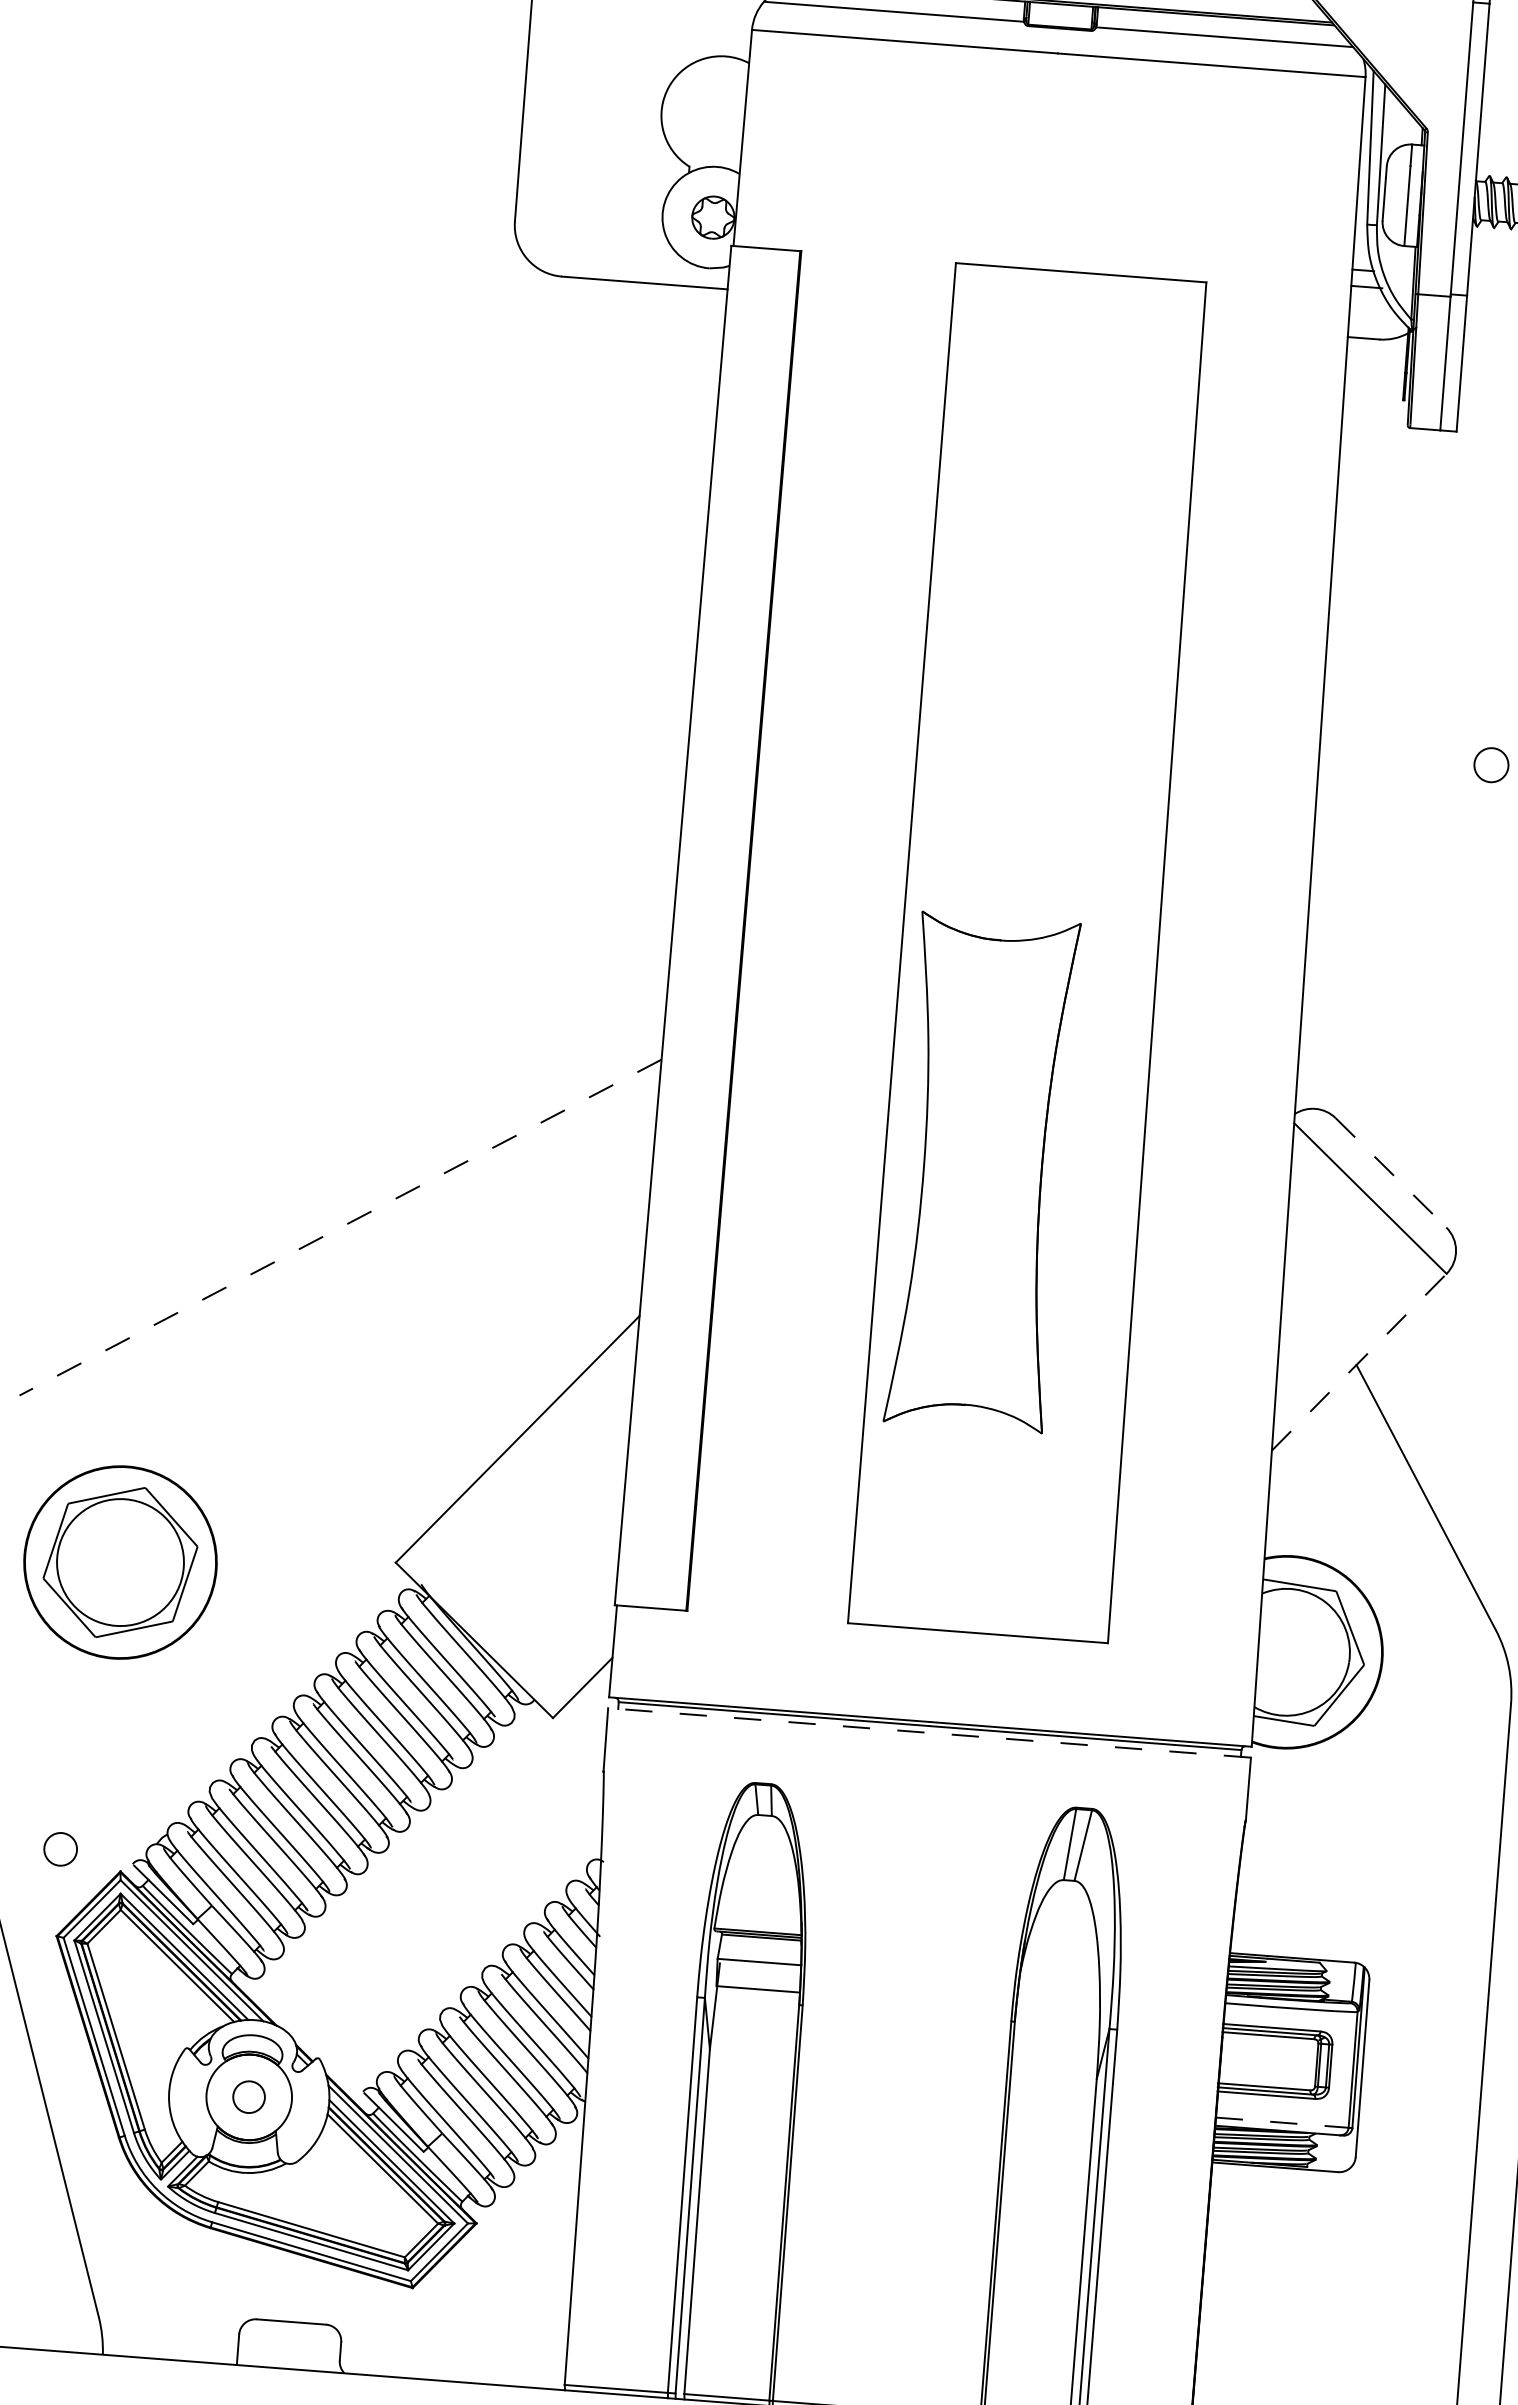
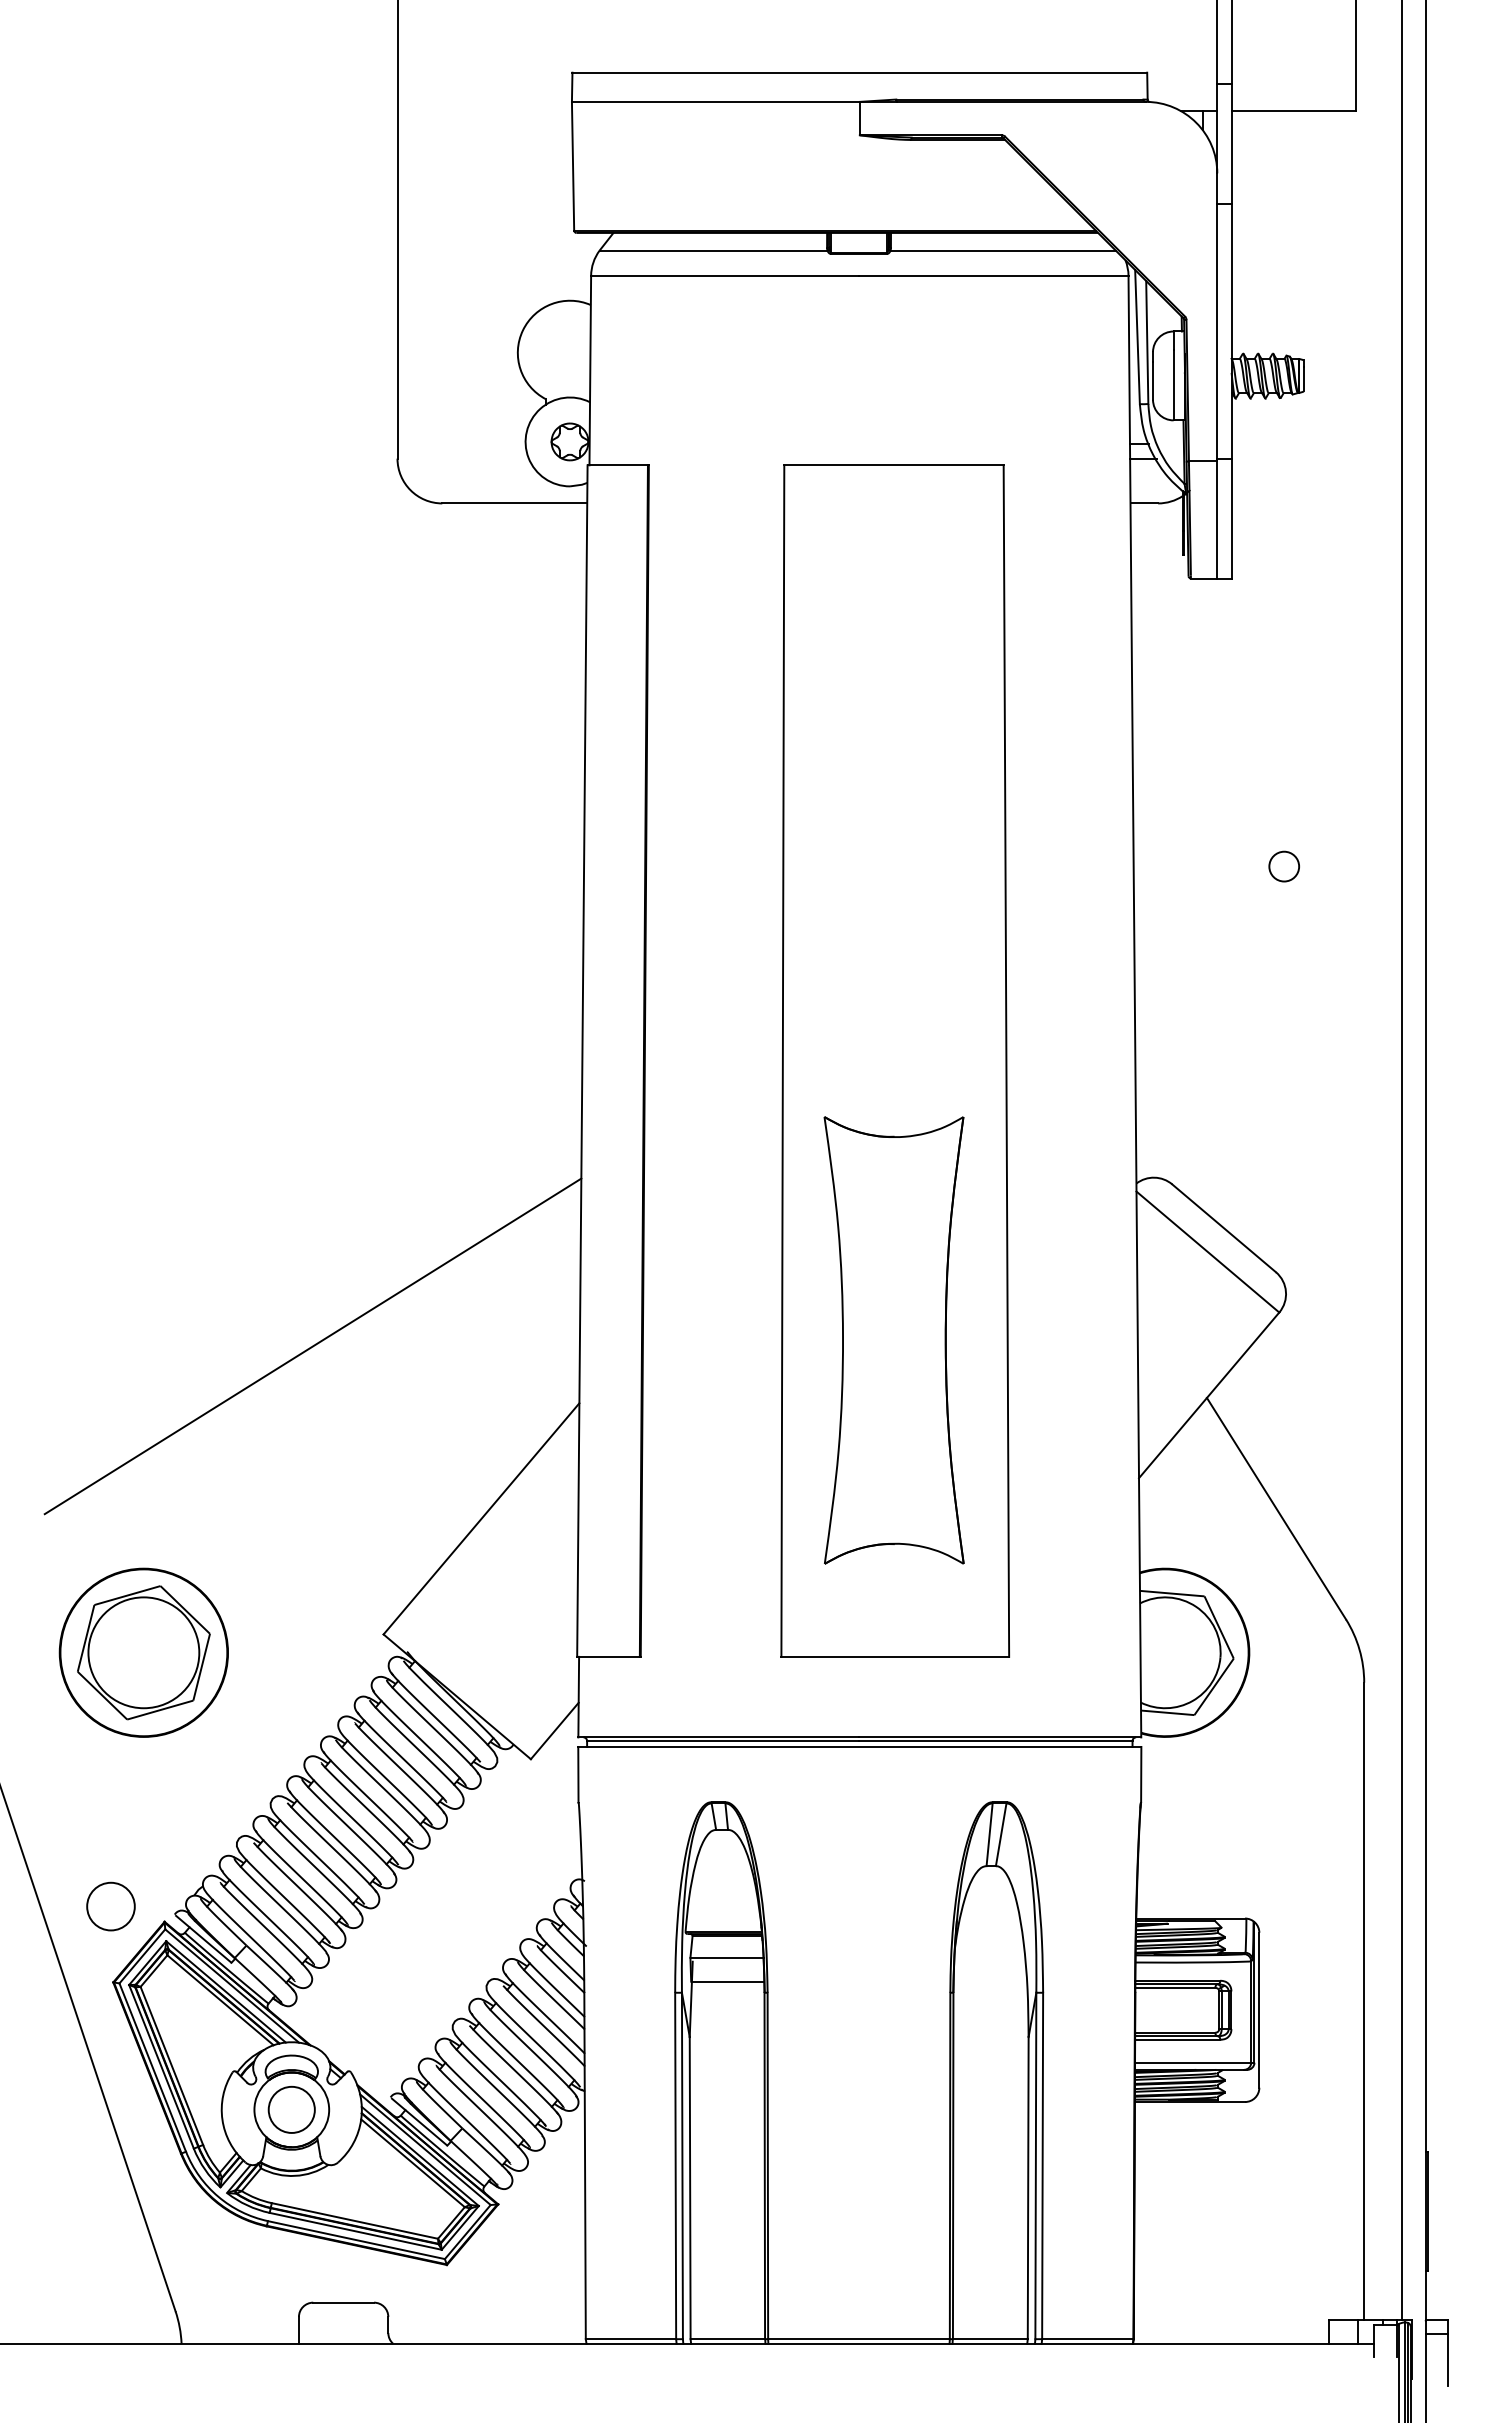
part: (981, 1172) -> (893, 1340), moved
line: (1391, 1173) -> (1224, 1228), dashed -> solid
line: (339, 1227) -> (312, 1346), dashed -> solid
line: (1359, 1362) -> (1209, 1395), dashed -> solid
line: (929, 1732) -> (859, 1746), dashed -> solid
circle: (60, 1849) -> (110, 1906), size x1.67
circle: (248, 2096) -> (291, 2109), size x1.67
line: (1282, 2122) -> (1193, 2062), dashed -> solid

